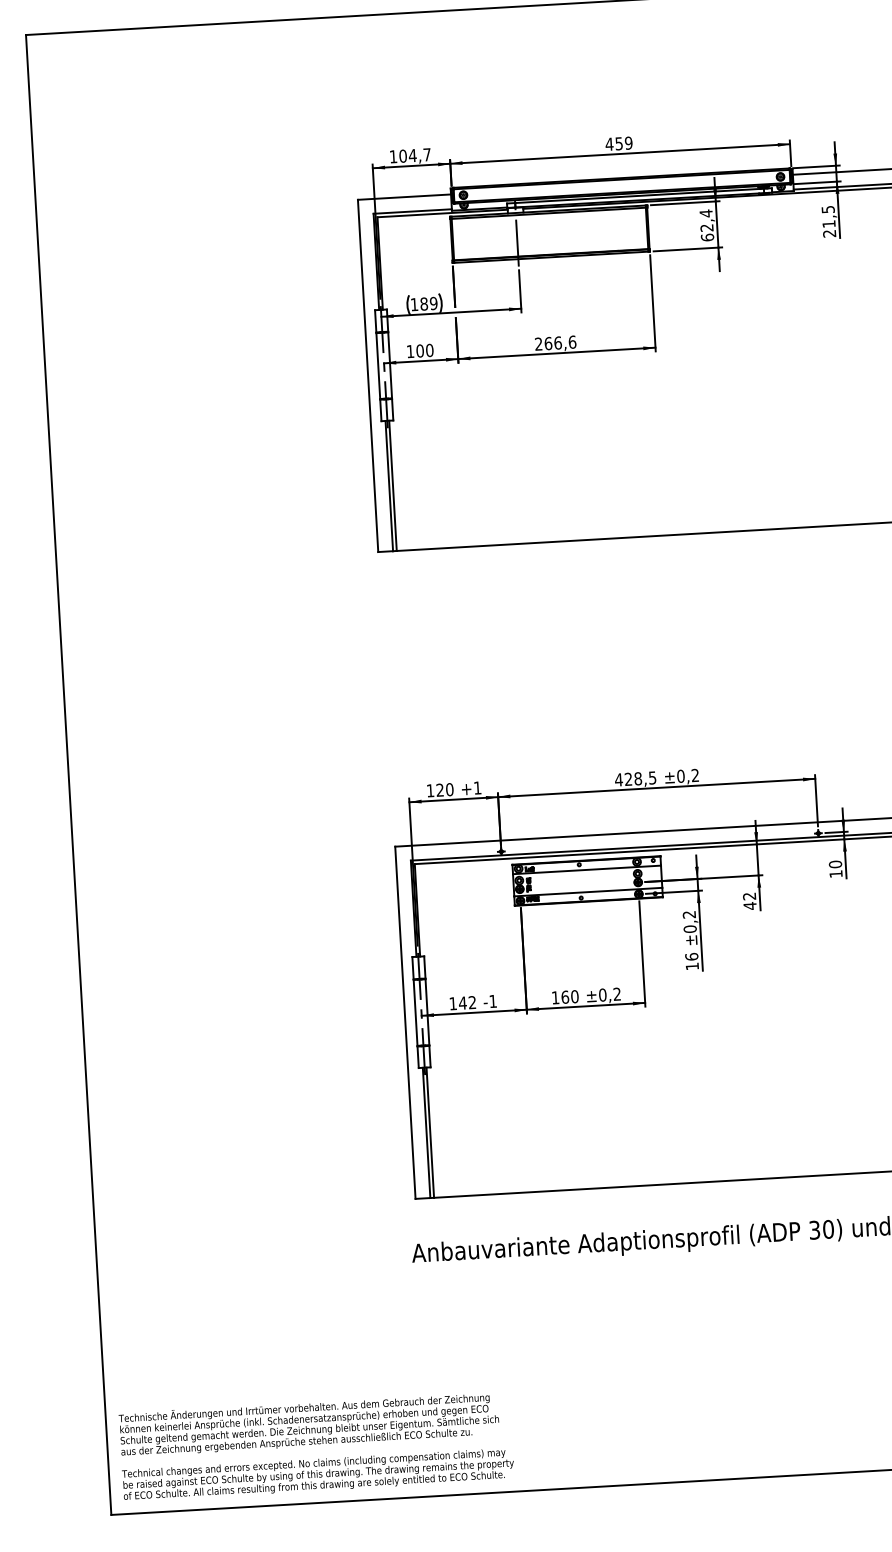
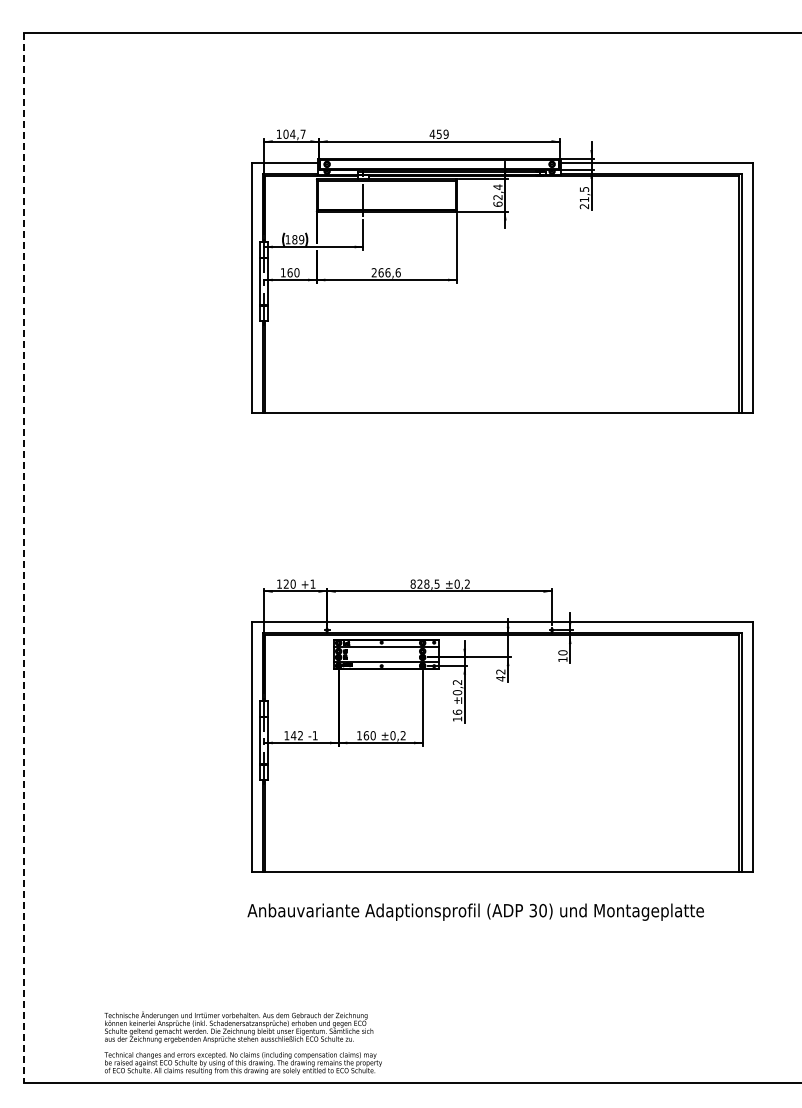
text: (419, 350) -> (289, 272), 100 -> 160
line: (69, 775) -> (24, 558), solid -> dashed
text: (617, 778) -> (412, 583), 428,5 -> 828,5
text: (315, 1445) -> (242, 1042), moved

